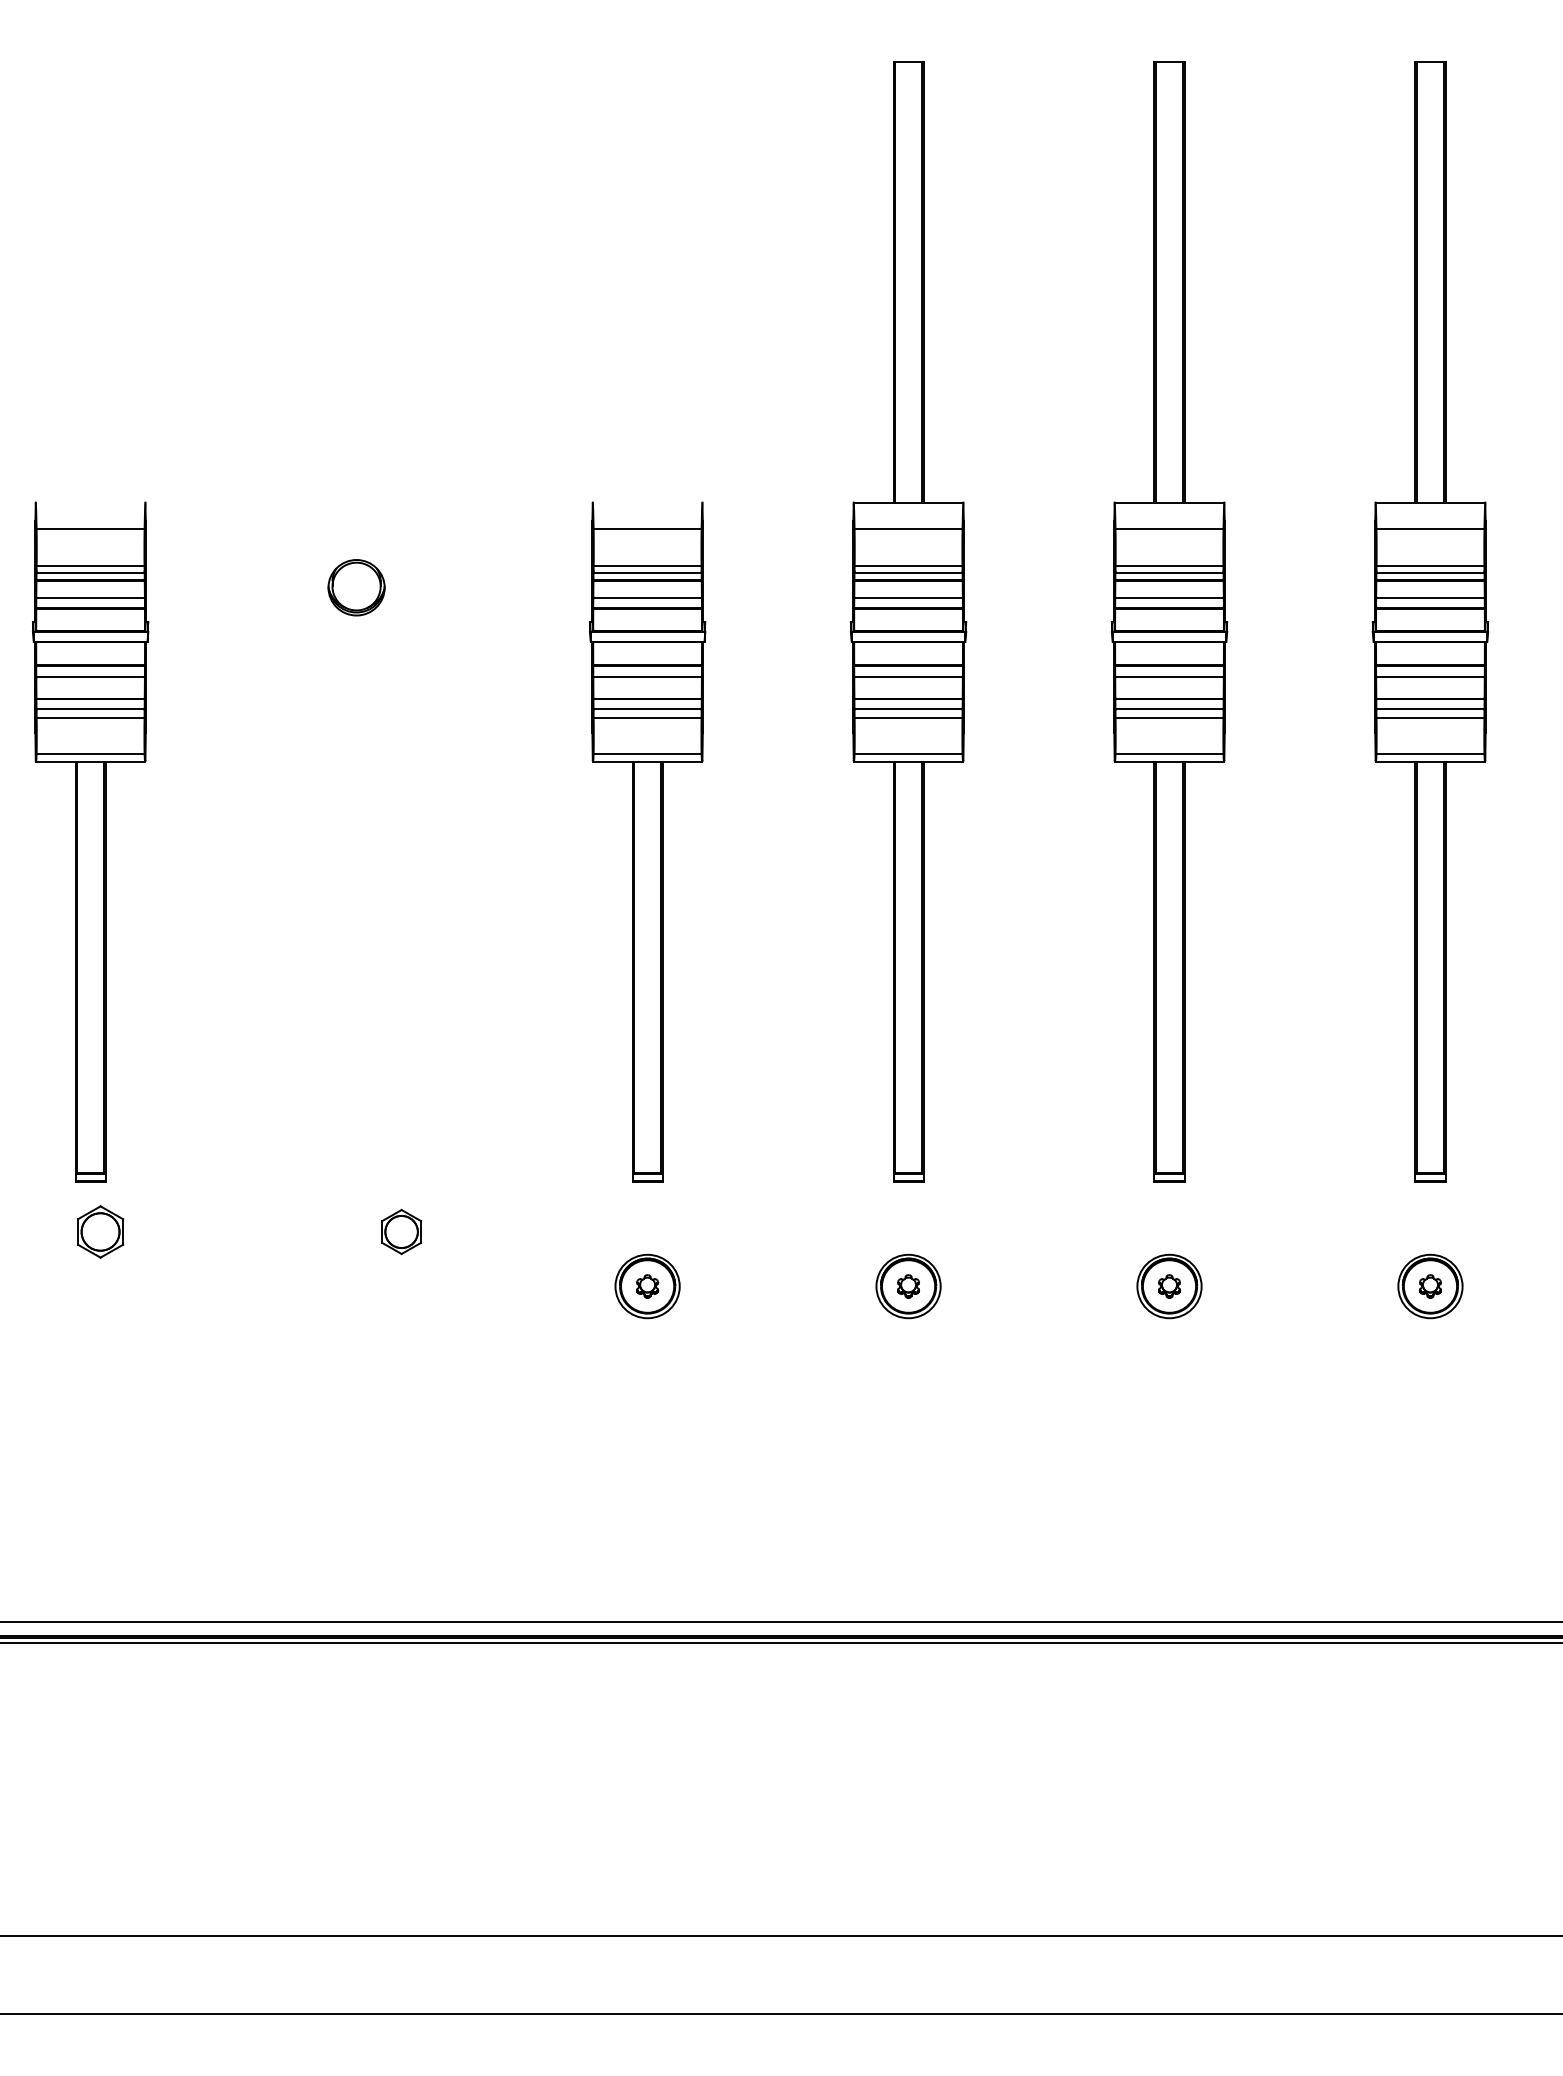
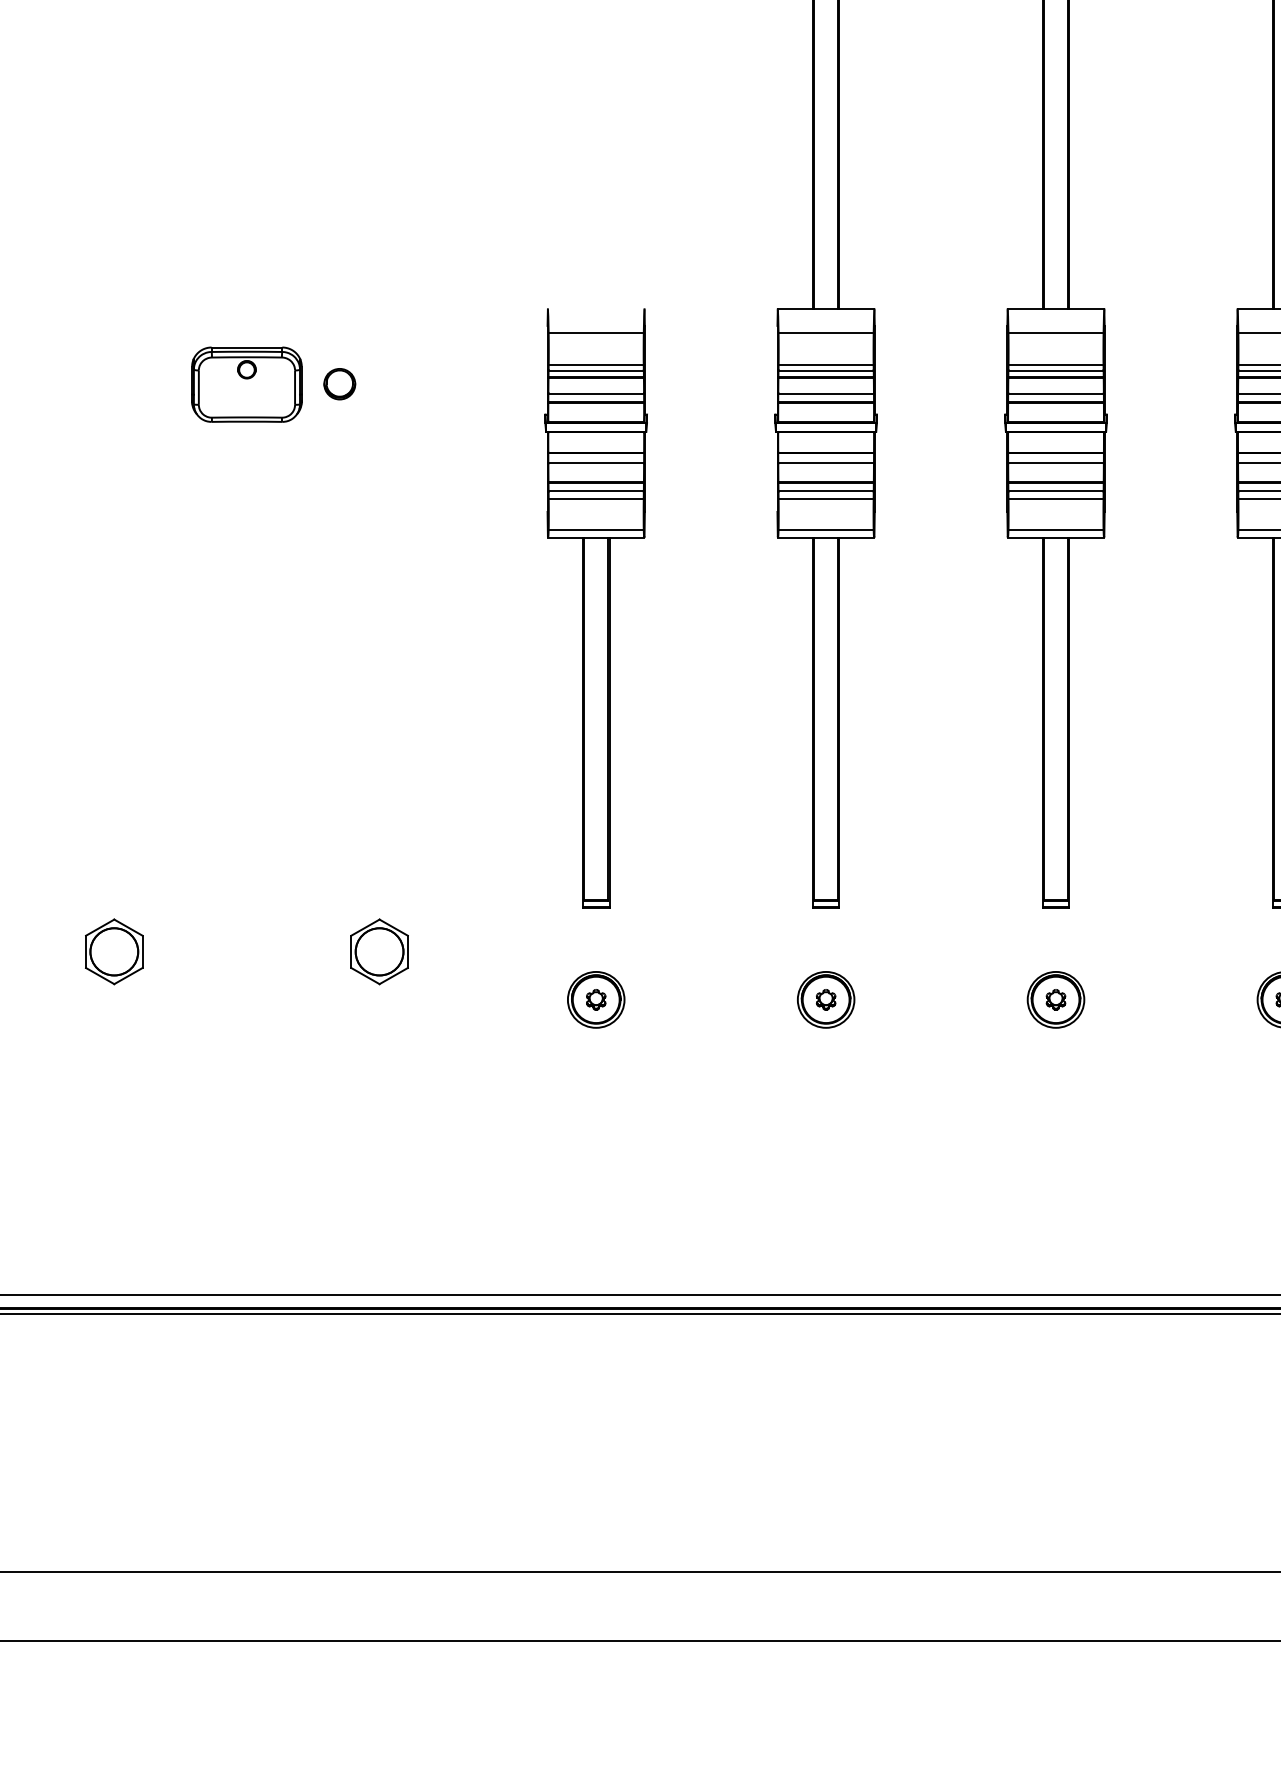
part: (356, 587) -> (339, 384), size x0.62
part: (251, 588) -> (247, 384), added
part: (90, 841) -> (105, 607), removed
part: (100, 1231) -> (114, 951), size x1.43
part: (401, 1231) -> (379, 951), size x1.67

